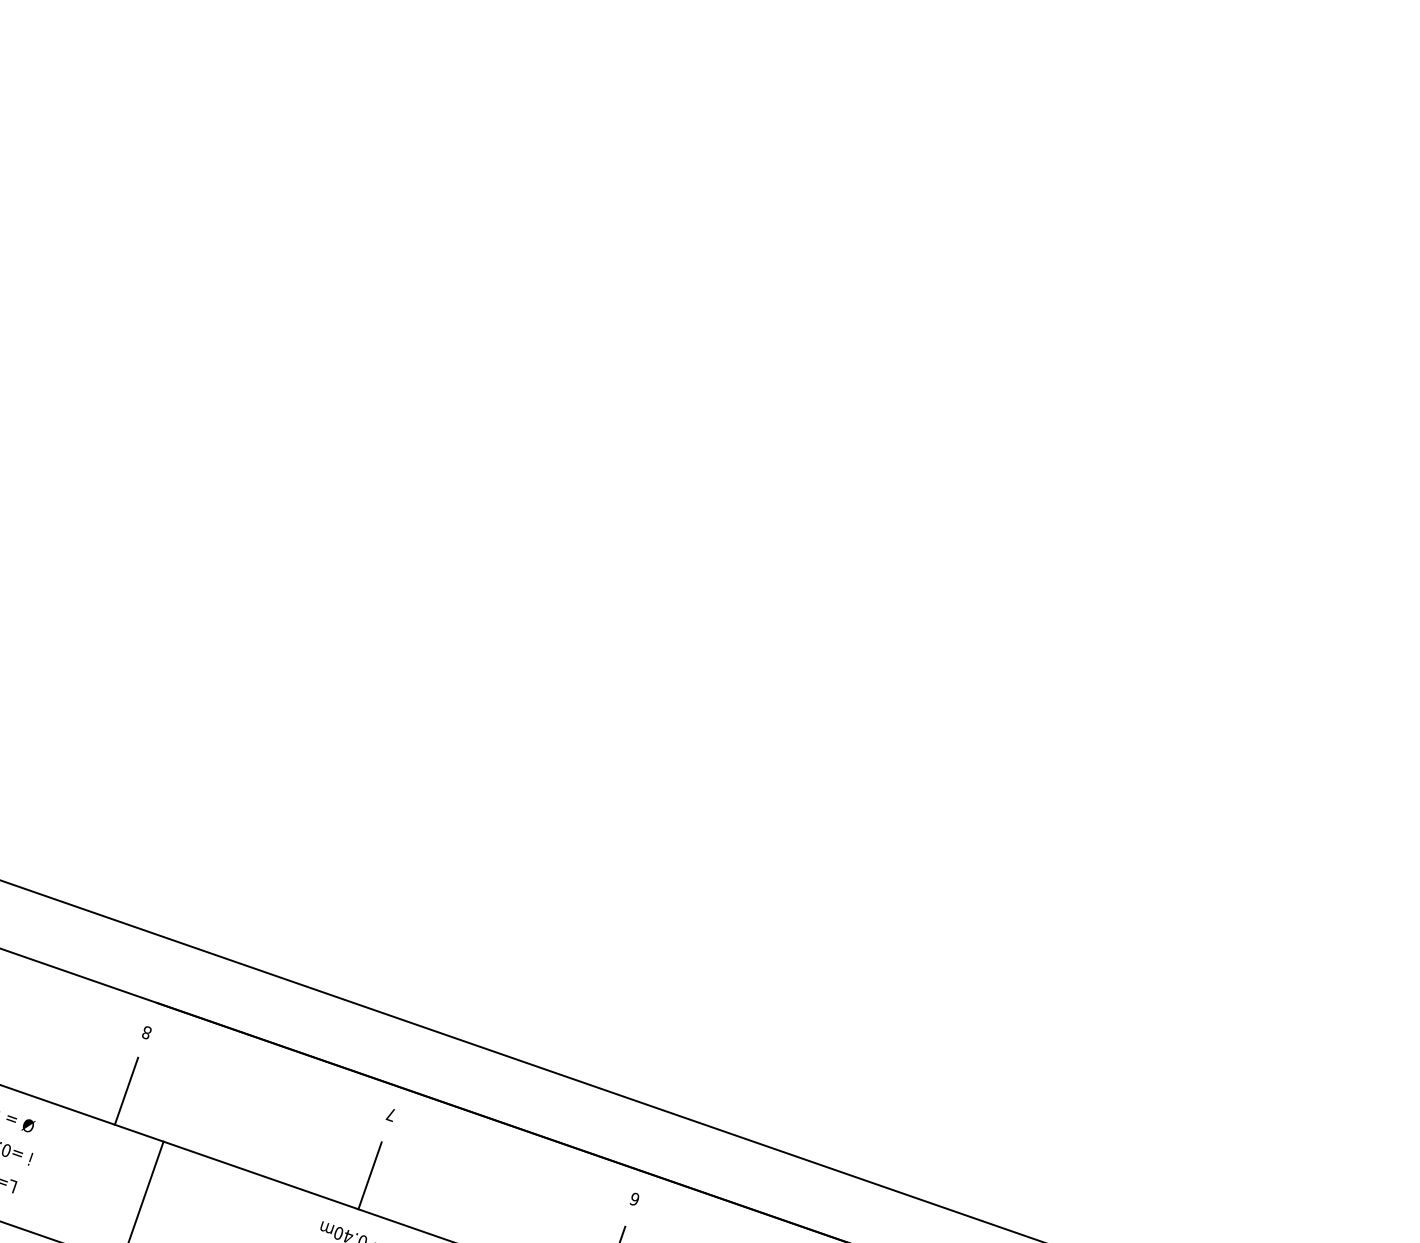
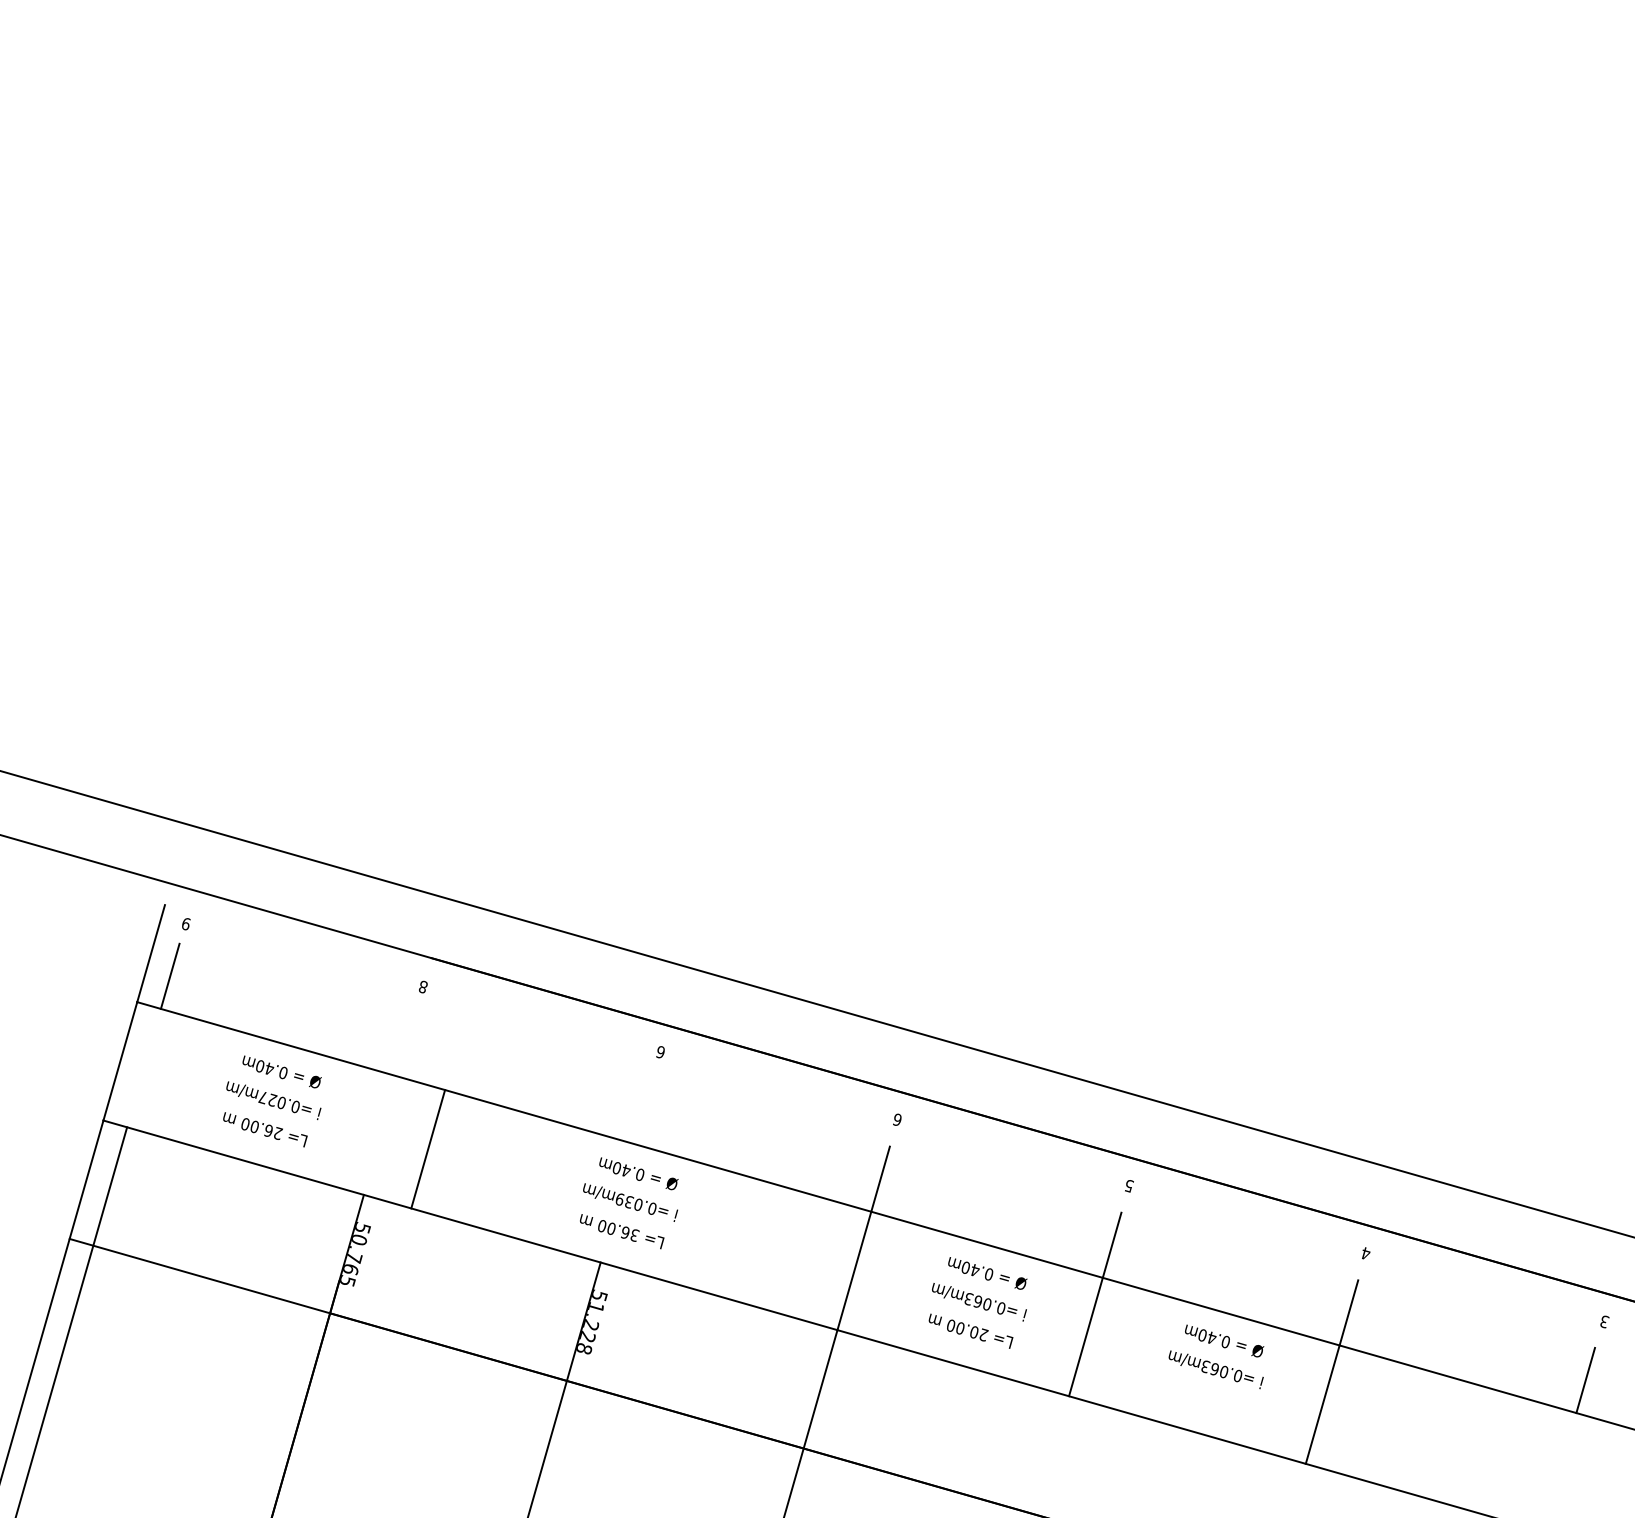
line: (125, 1090) -> (406, 1043), removed
text: (389, 1114) -> (659, 1052), 7 -> 6
line: (369, 1175) -> (643, 1111), removed

